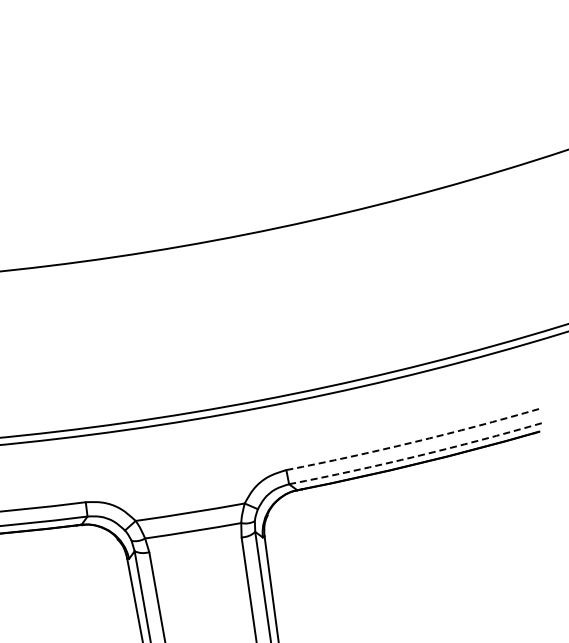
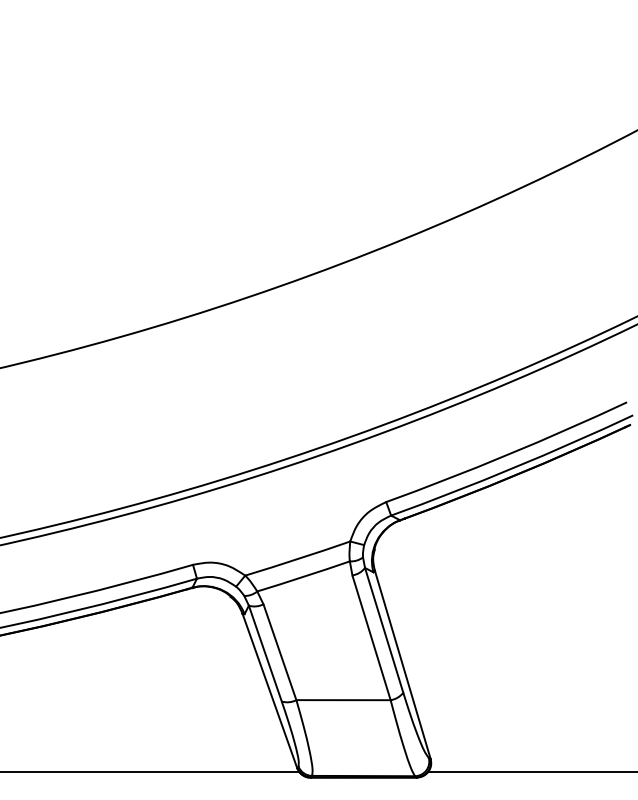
arc: (413, 441) -> (507, 454), dashed -> solid
arc: (417, 456) -> (513, 468), dashed -> solid

